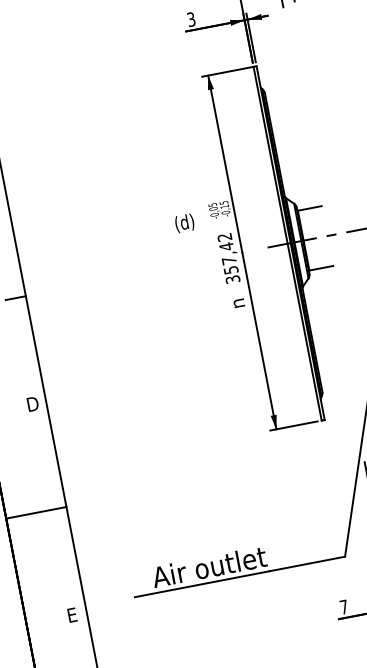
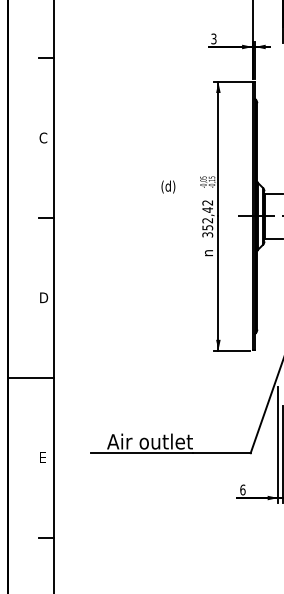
text: (184, 222) -> (168, 186), moved
text: (228, 260) -> (207, 220), 357,42 -> 352,42
text: (343, 606) -> (242, 489), 7 -> 6

